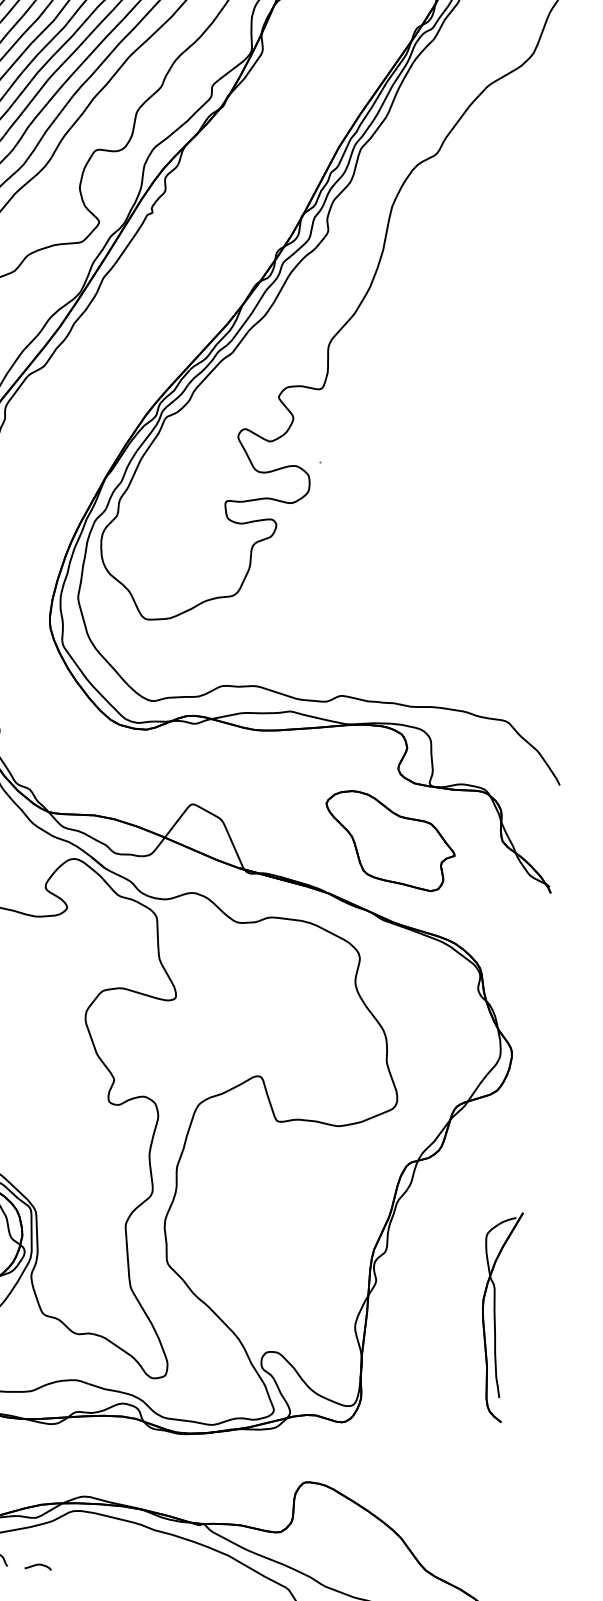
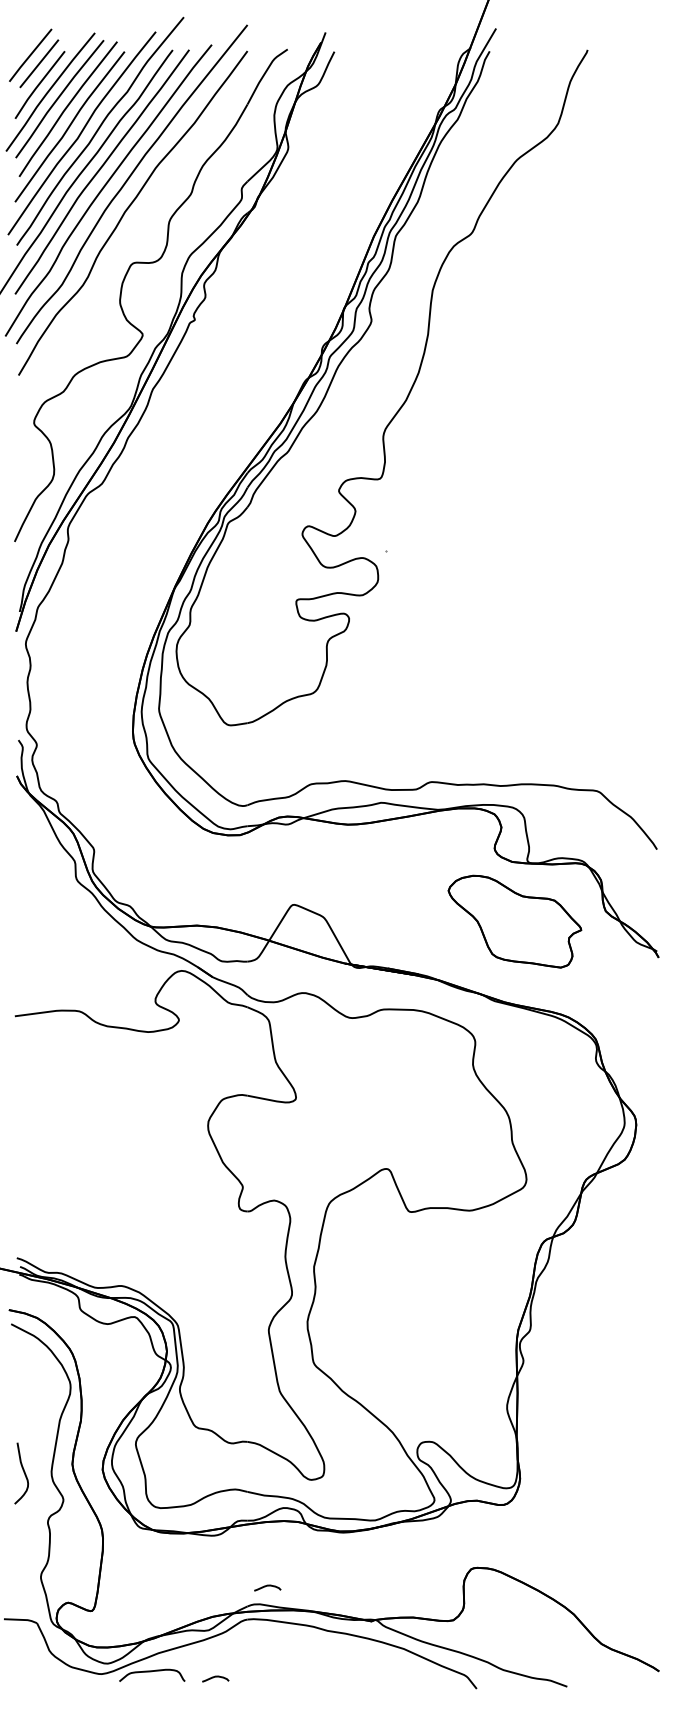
part: (388, 840) -> (514, 921), moved
part: (495, 1315) -> (645, 1383), removed
curve: (99, 1480) -> (267, 1586), added

